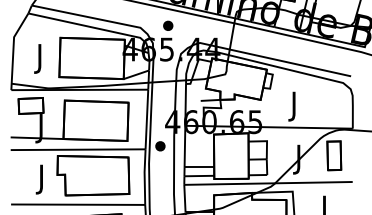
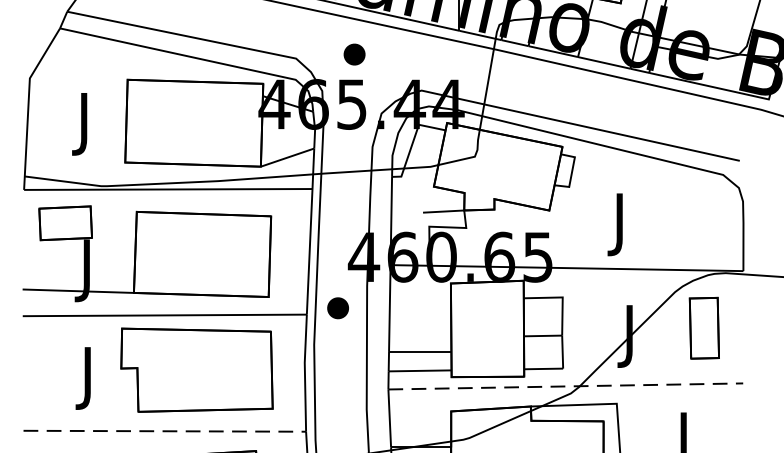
line: (269, 183) -> (567, 386), solid -> dashed
line: (78, 204) -> (165, 430), solid -> dashed

